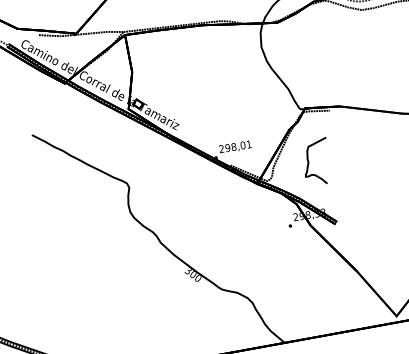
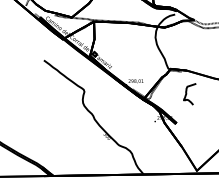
curve: (311, 163) -> (187, 94), moved

